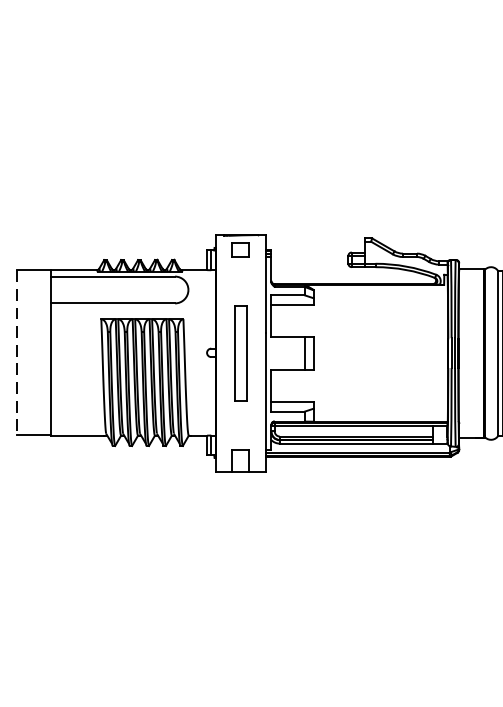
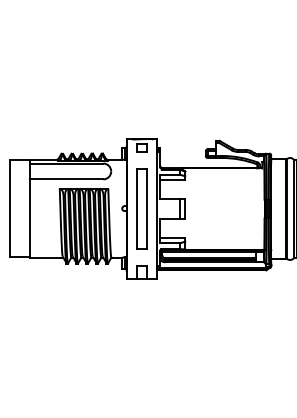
line: (18, 352) -> (10, 208), dashed -> solid
part: (239, 352) -> (141, 208), size x1.43

